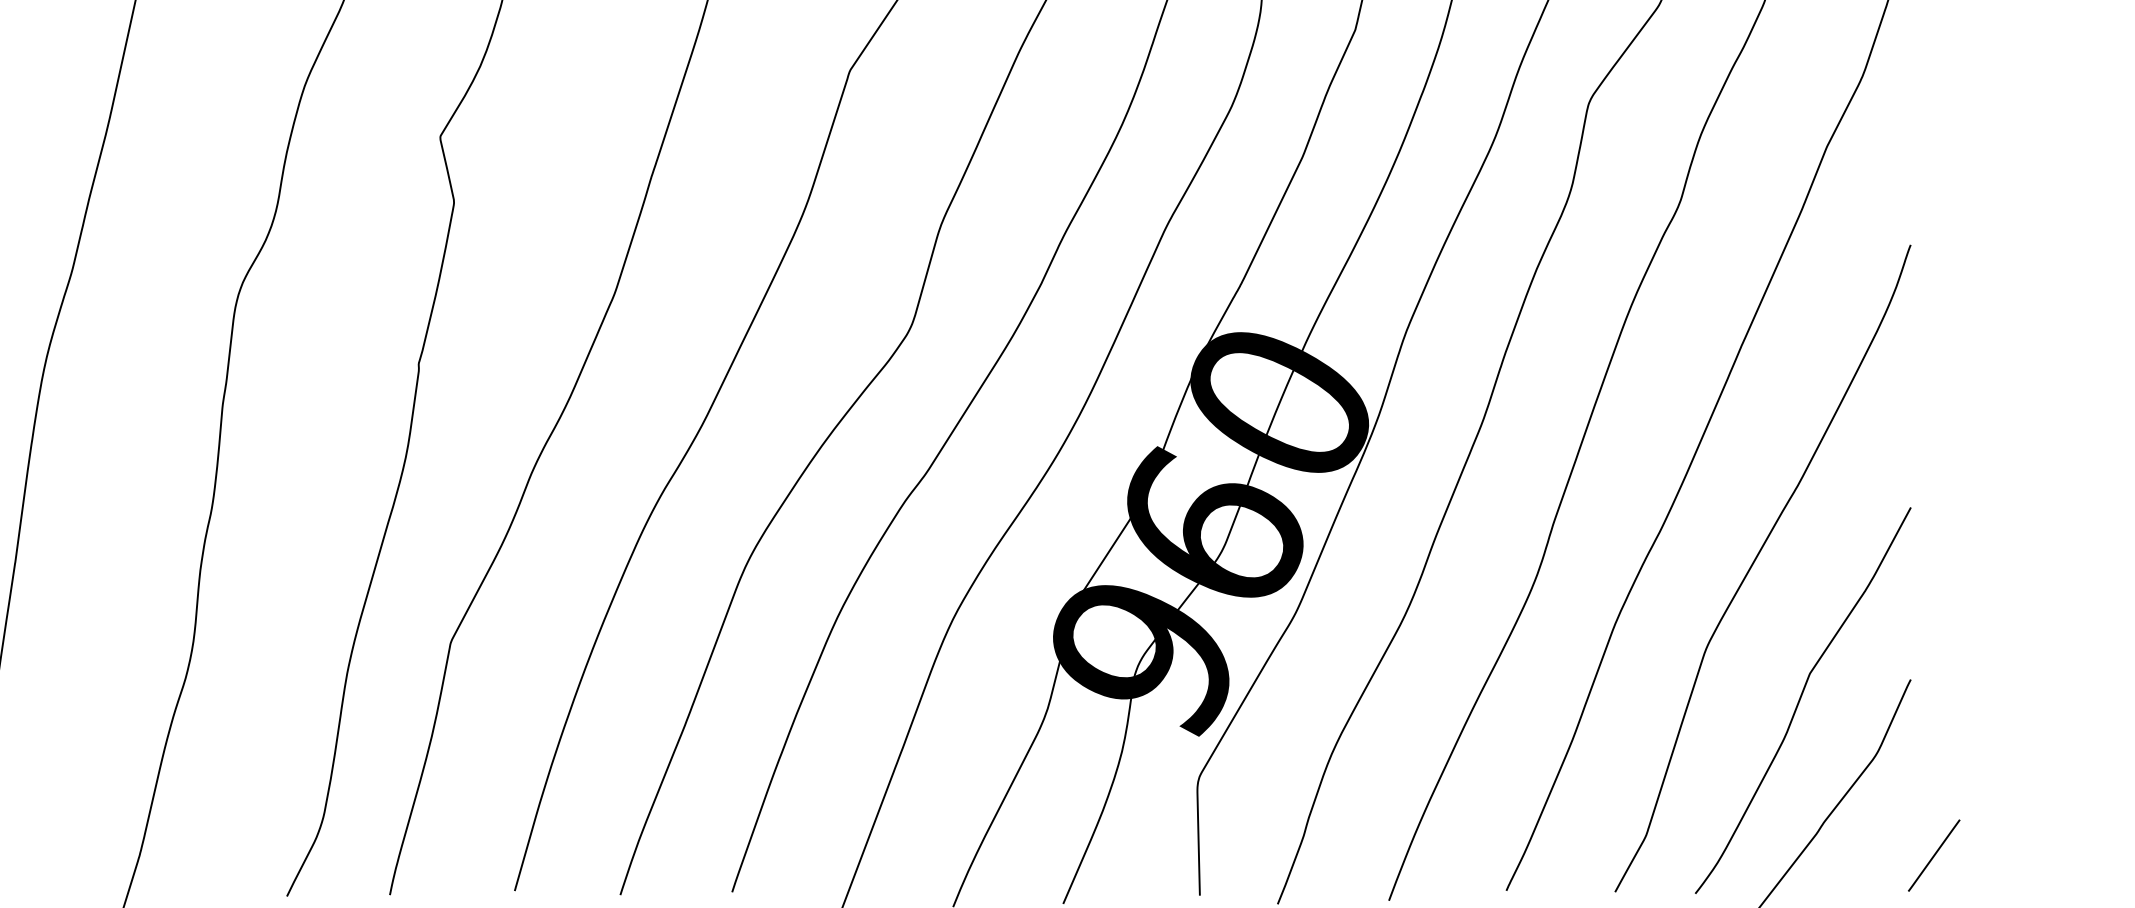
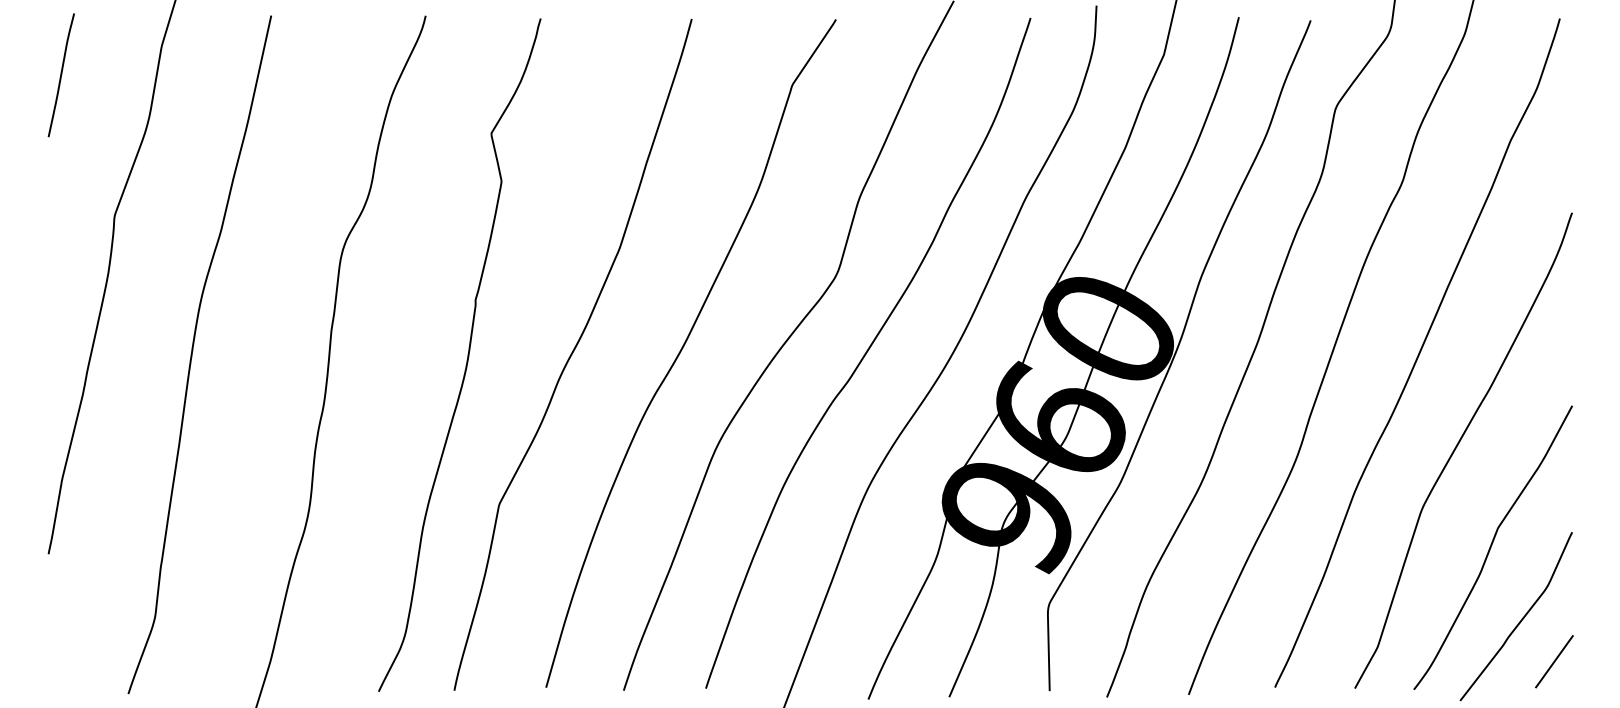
line: (1934, 855) -> (1554, 661), moved

